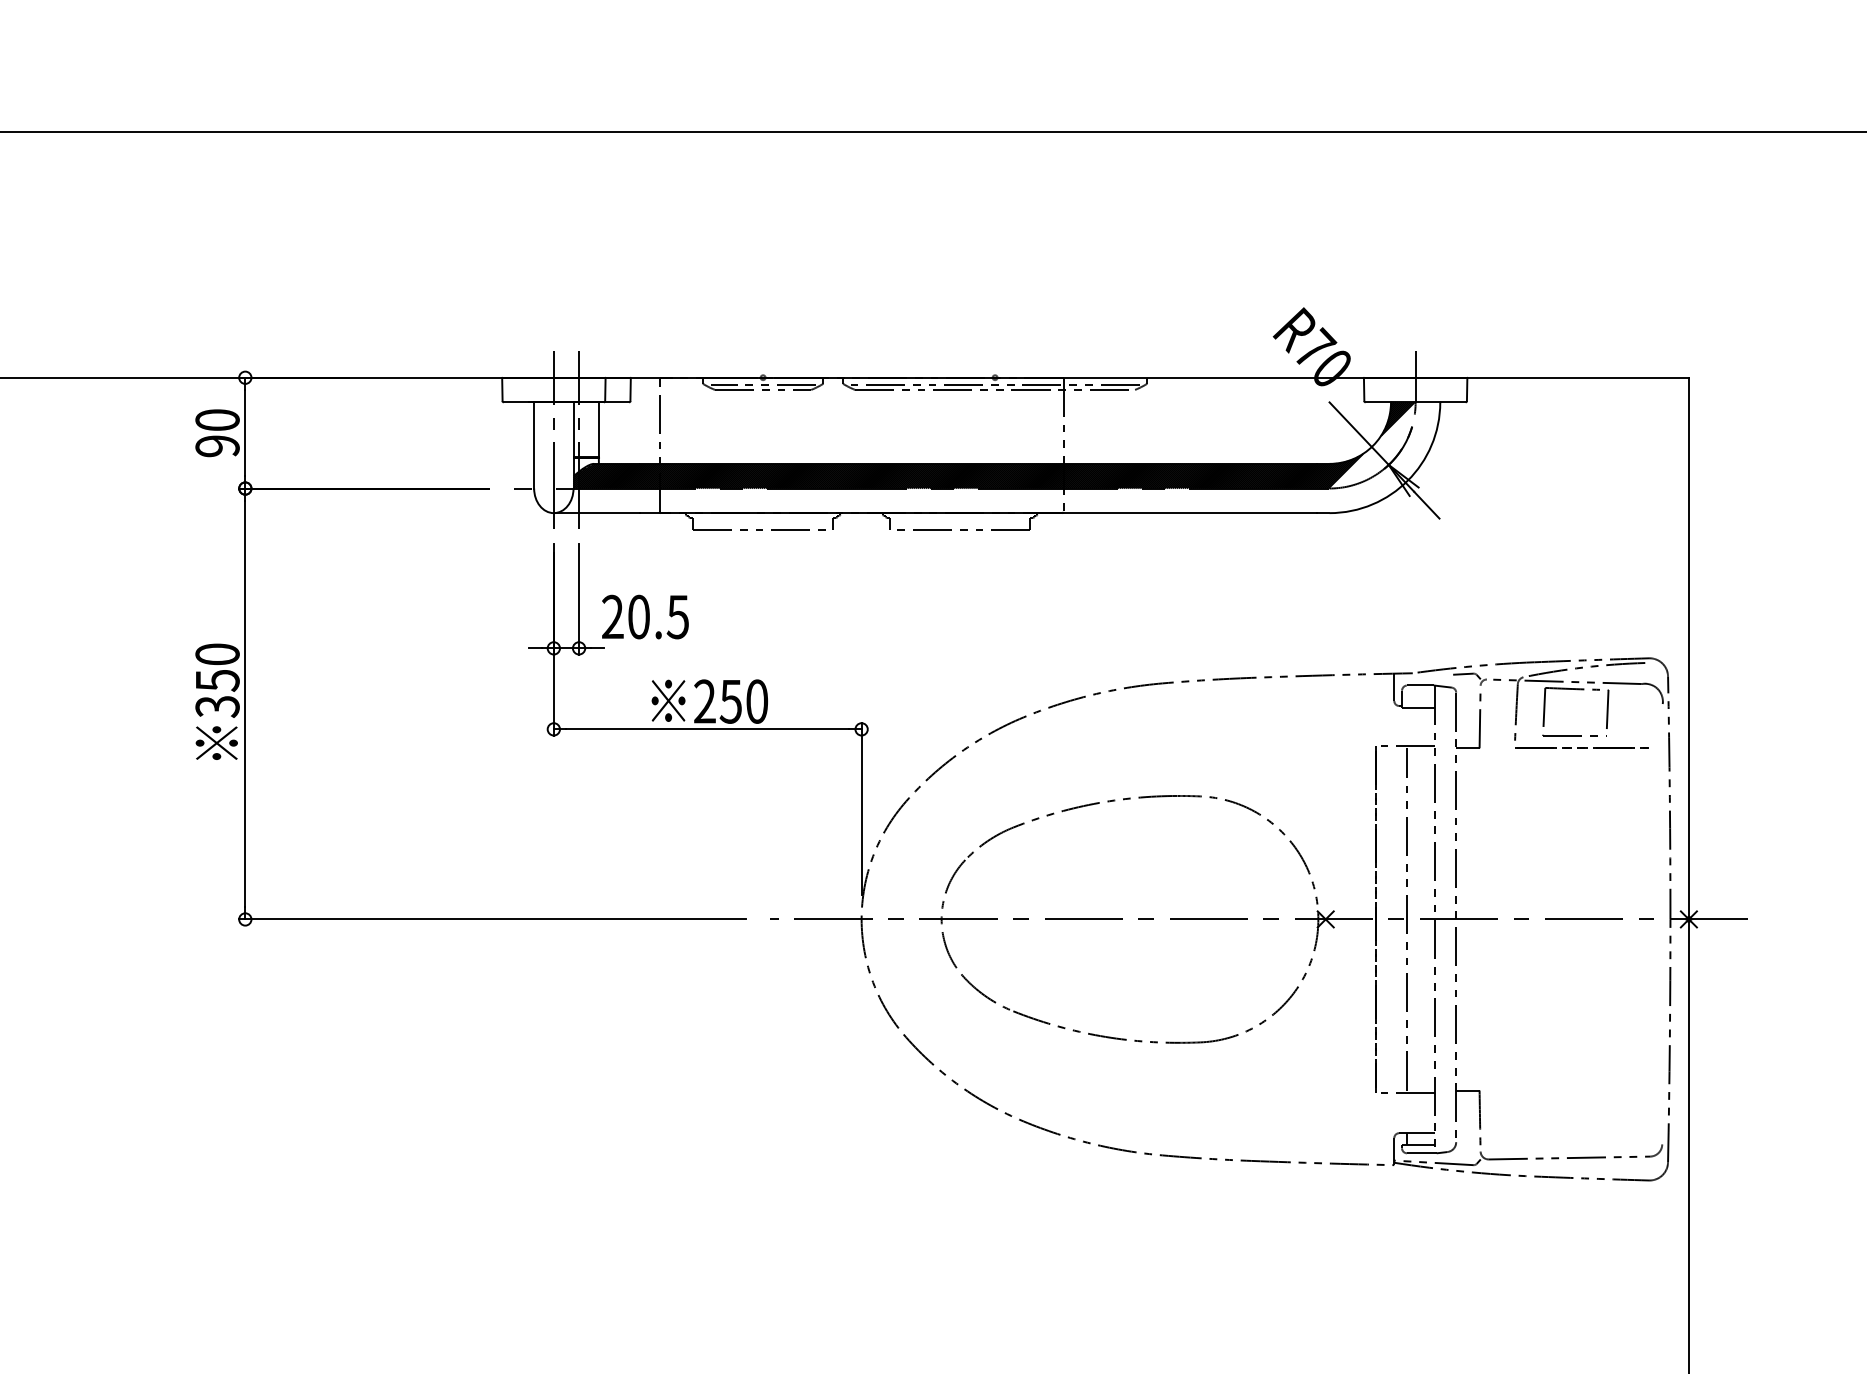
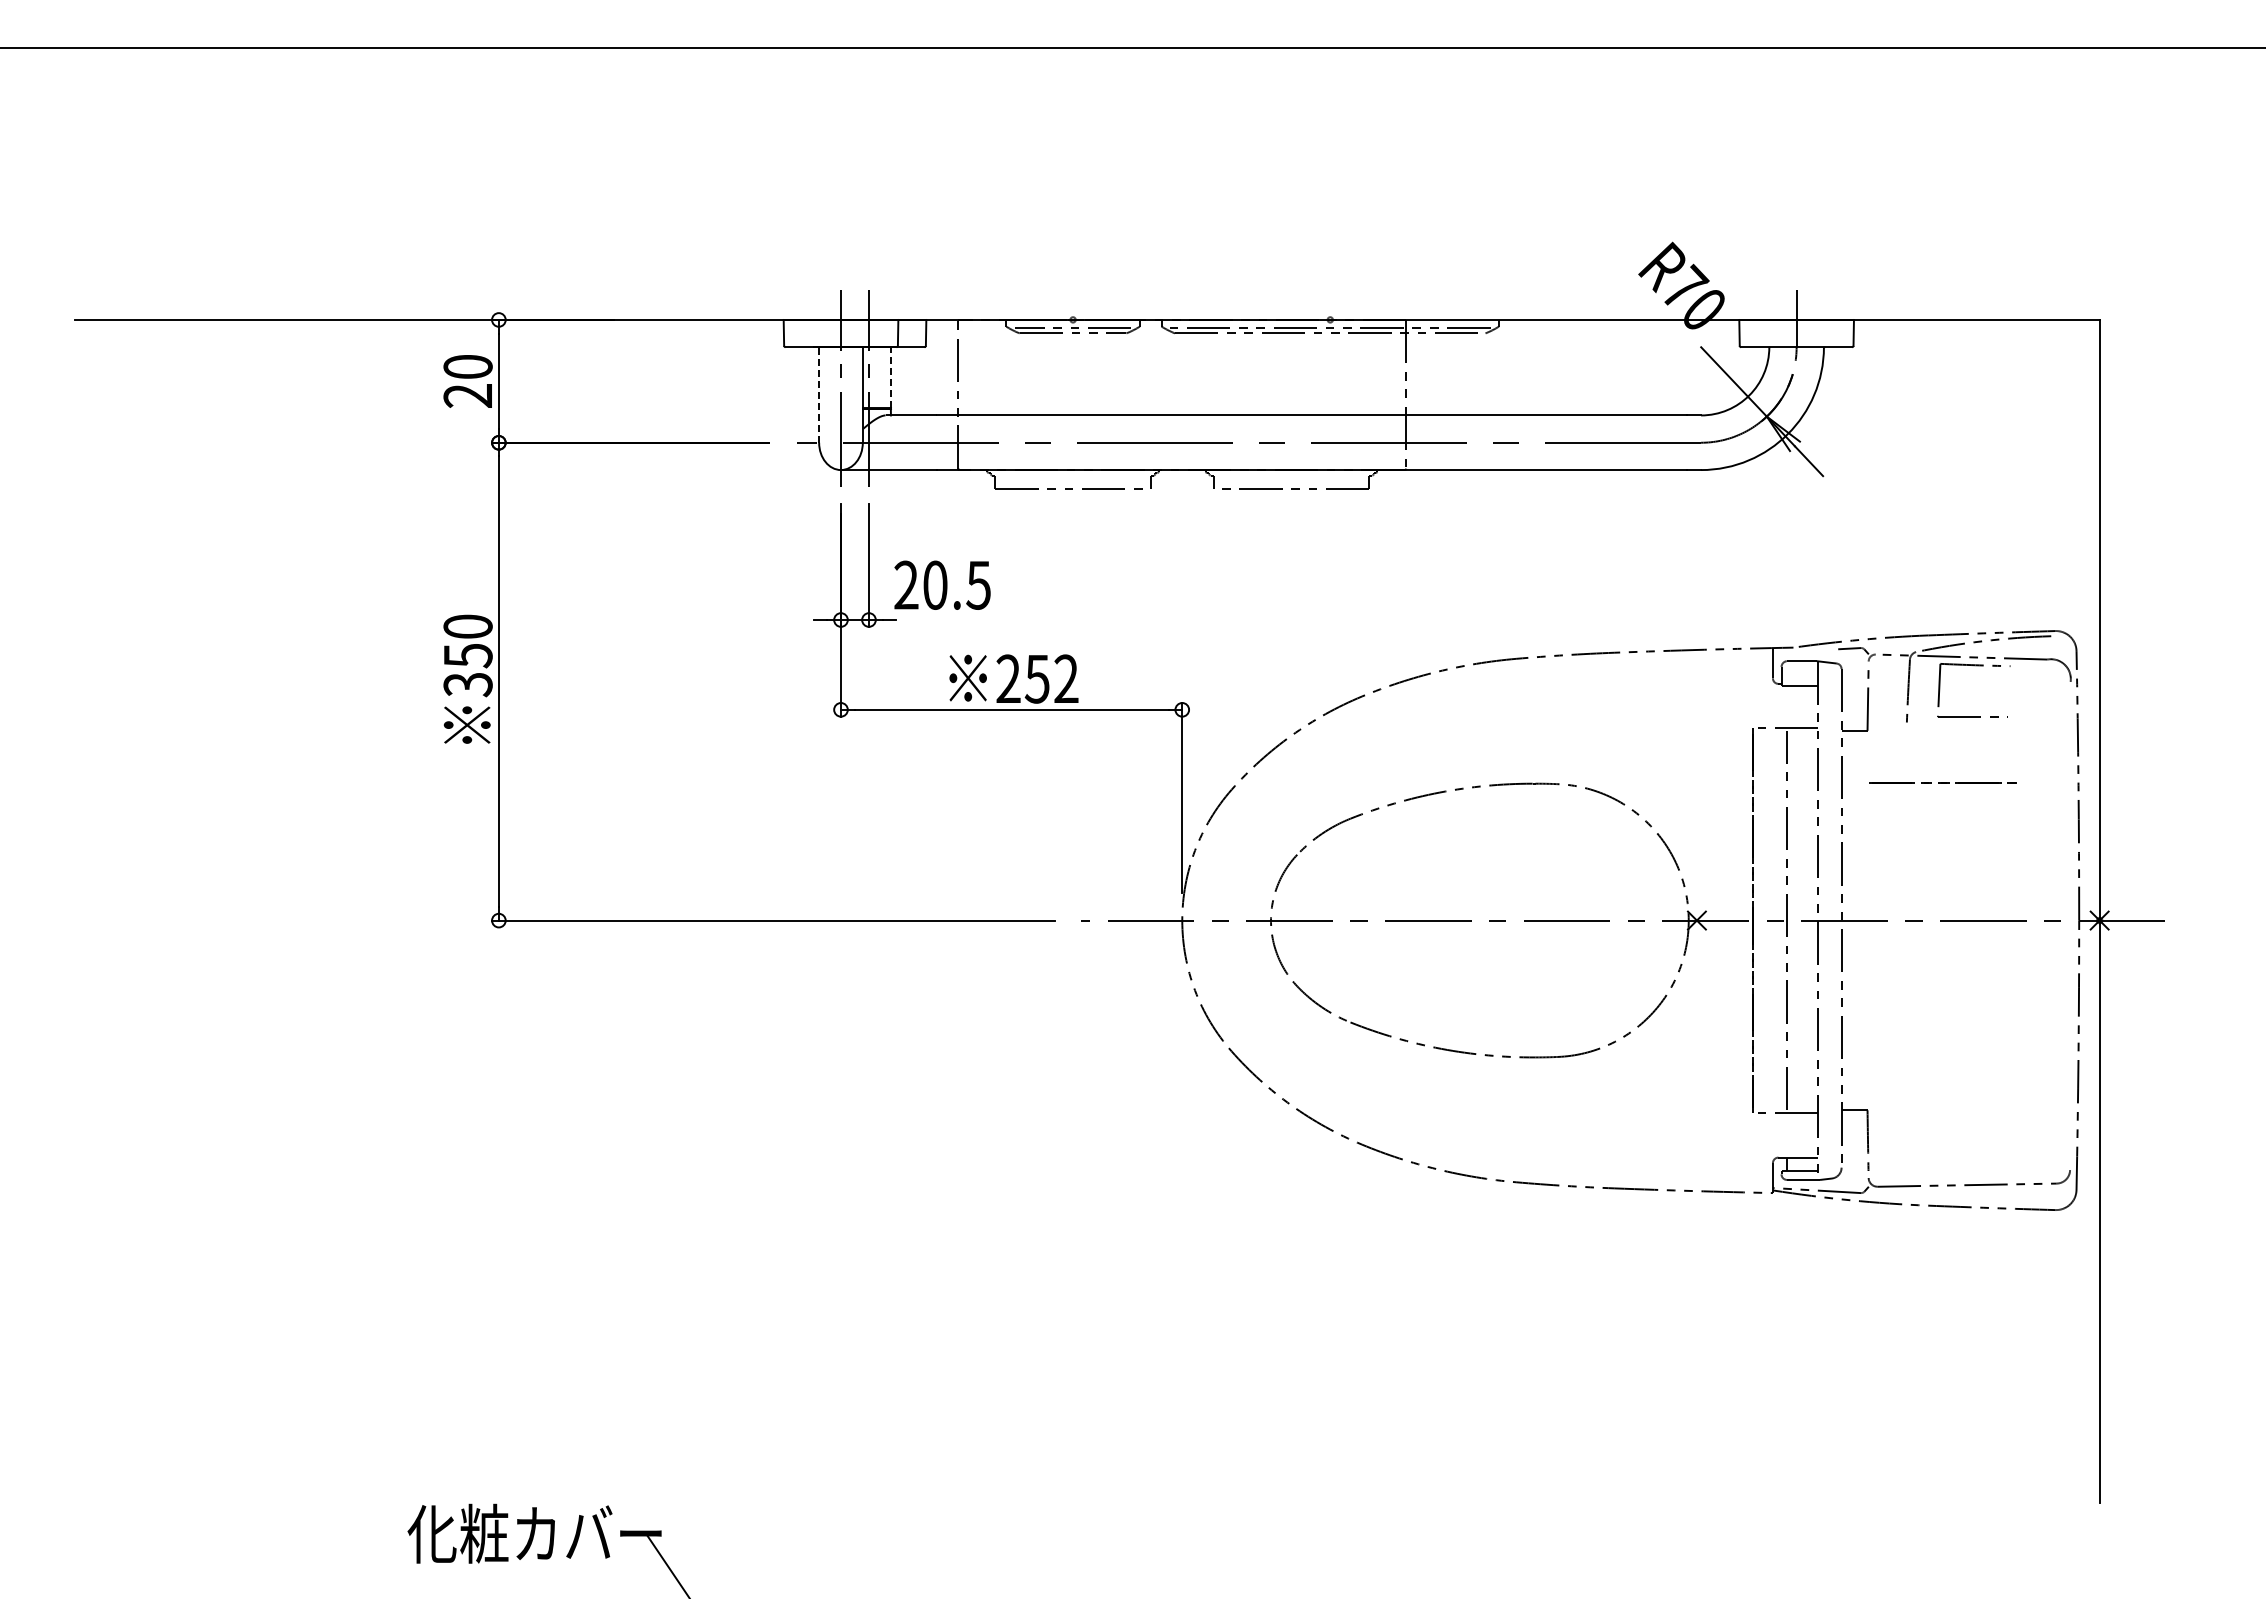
line: (598, 429) -> (890, 377), solid -> dashed
text: (217, 445) -> (468, 395), 90 -> 20
line: (534, 445) -> (819, 394), solid -> dashed
hatch: (993, 445) -> (1328, 394), removed
text: (757, 701) -> (1066, 678), 250 -> 252
line: (1607, 712) -> (2009, 691), removed
line: (1581, 748) -> (1942, 782), moved

